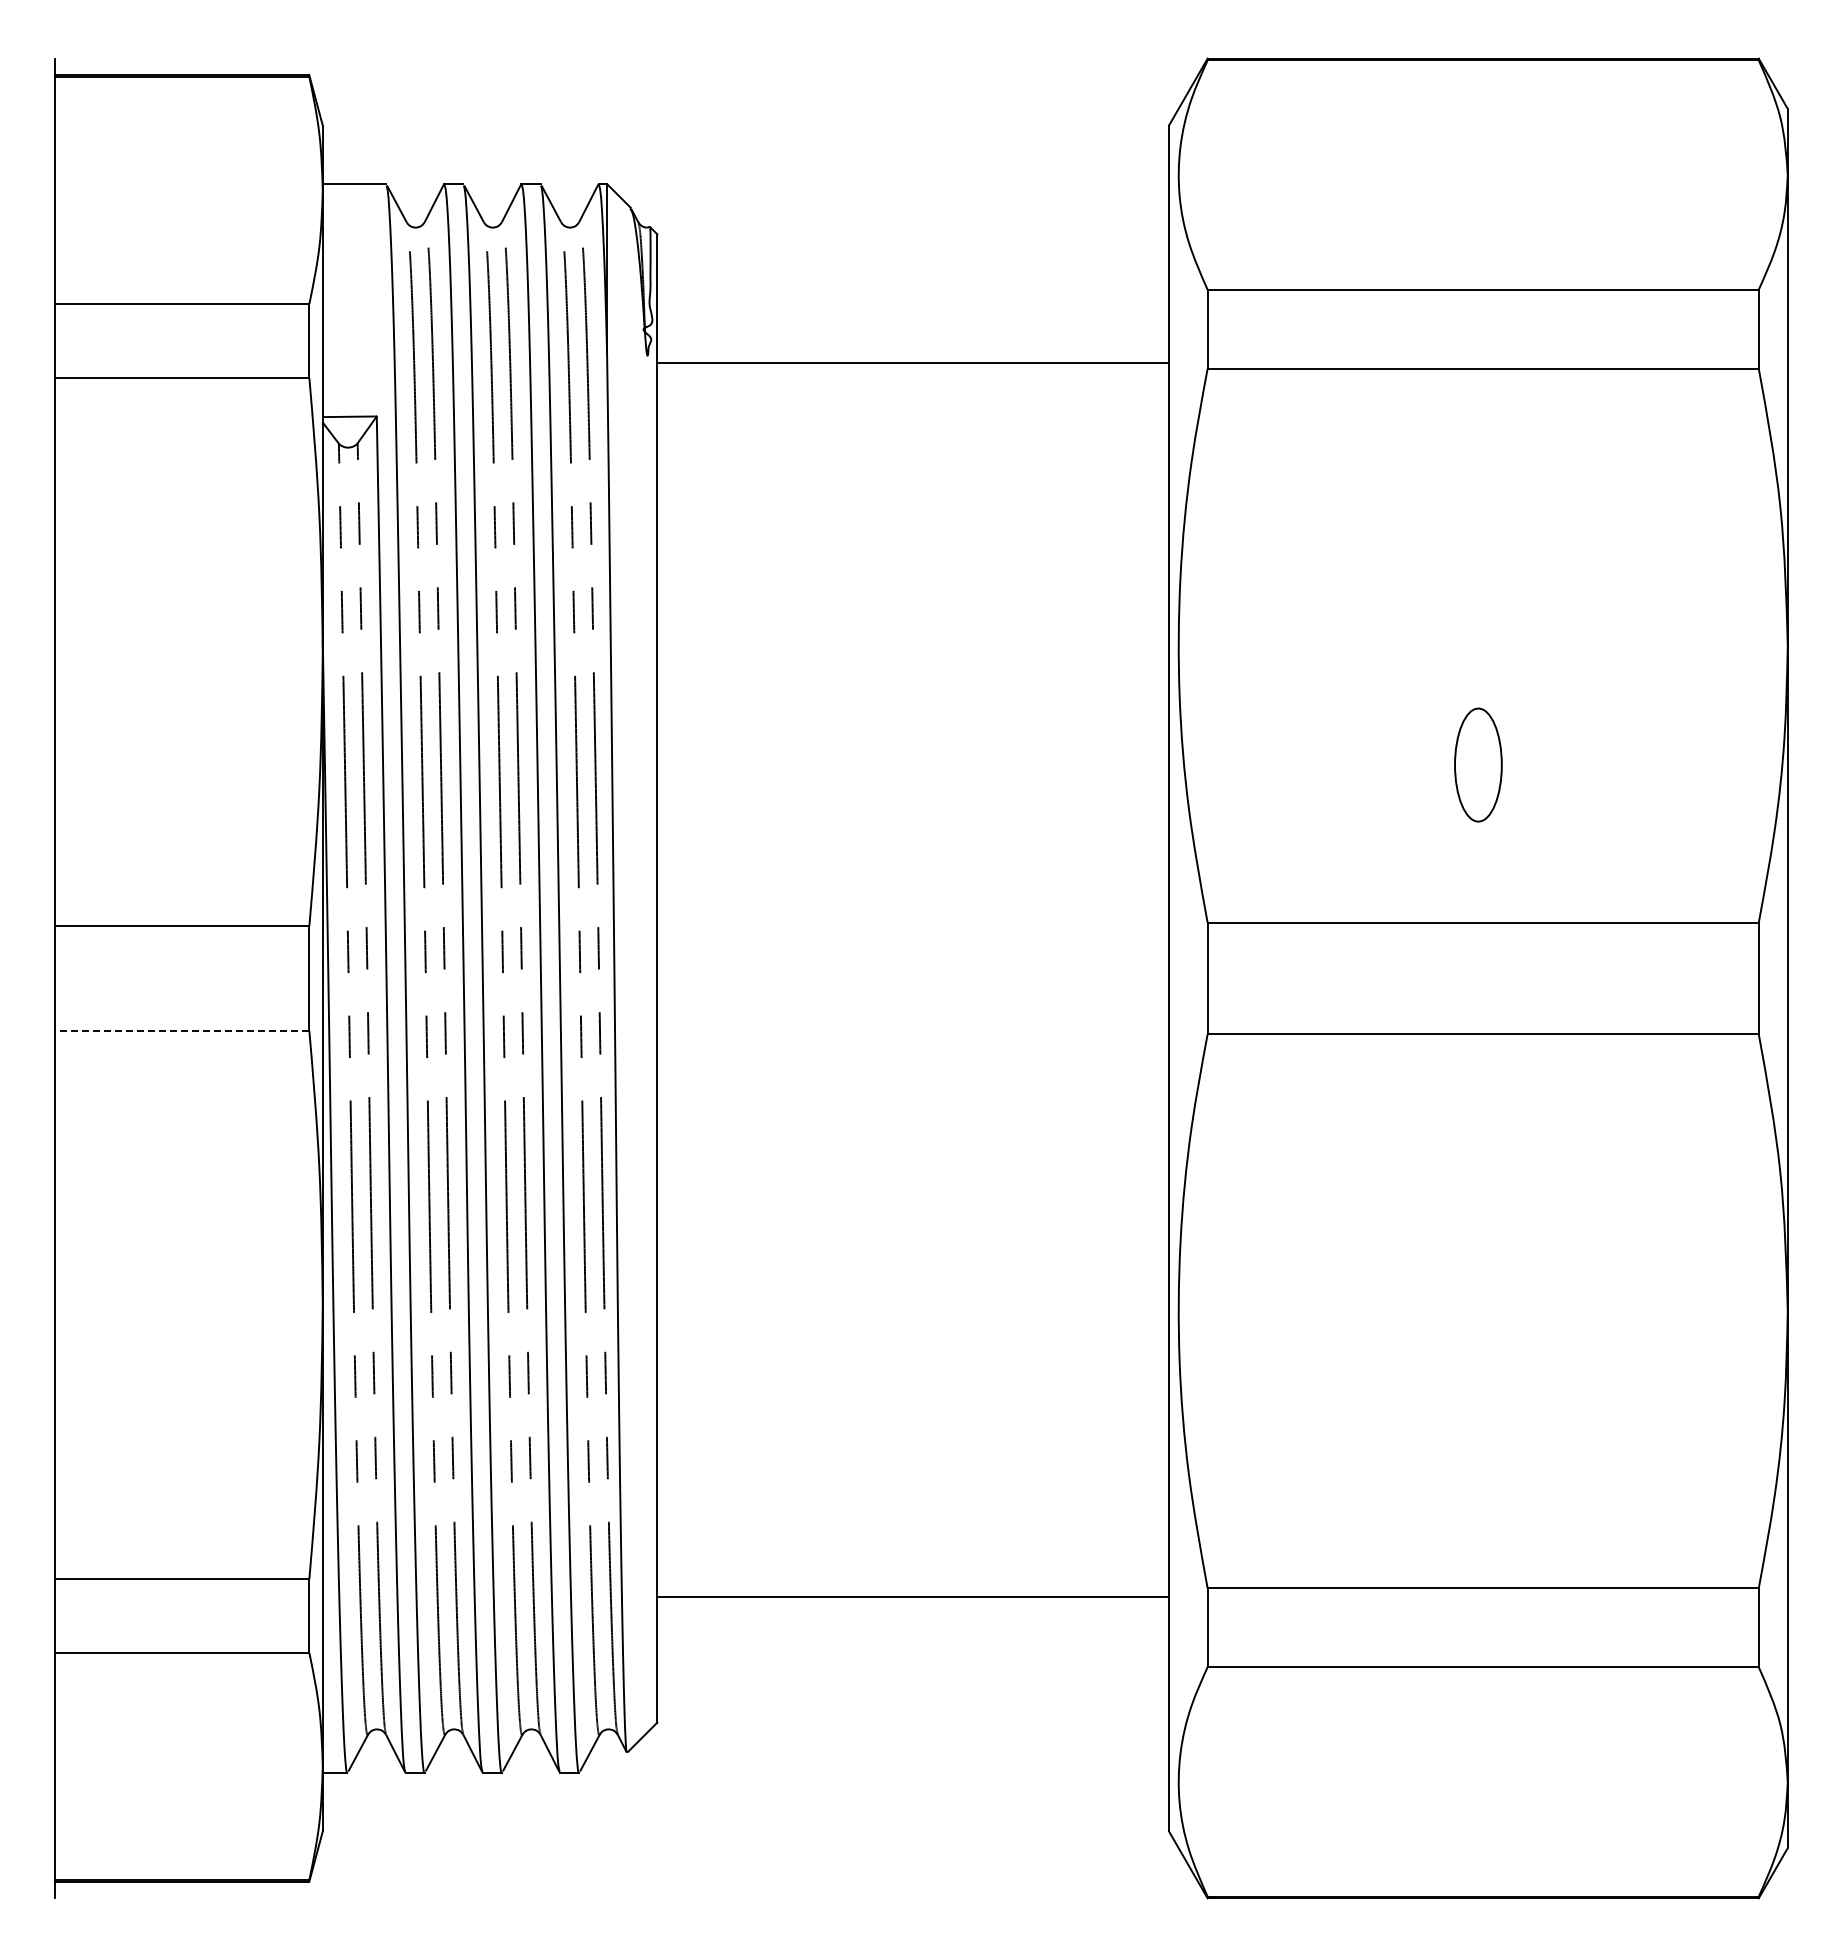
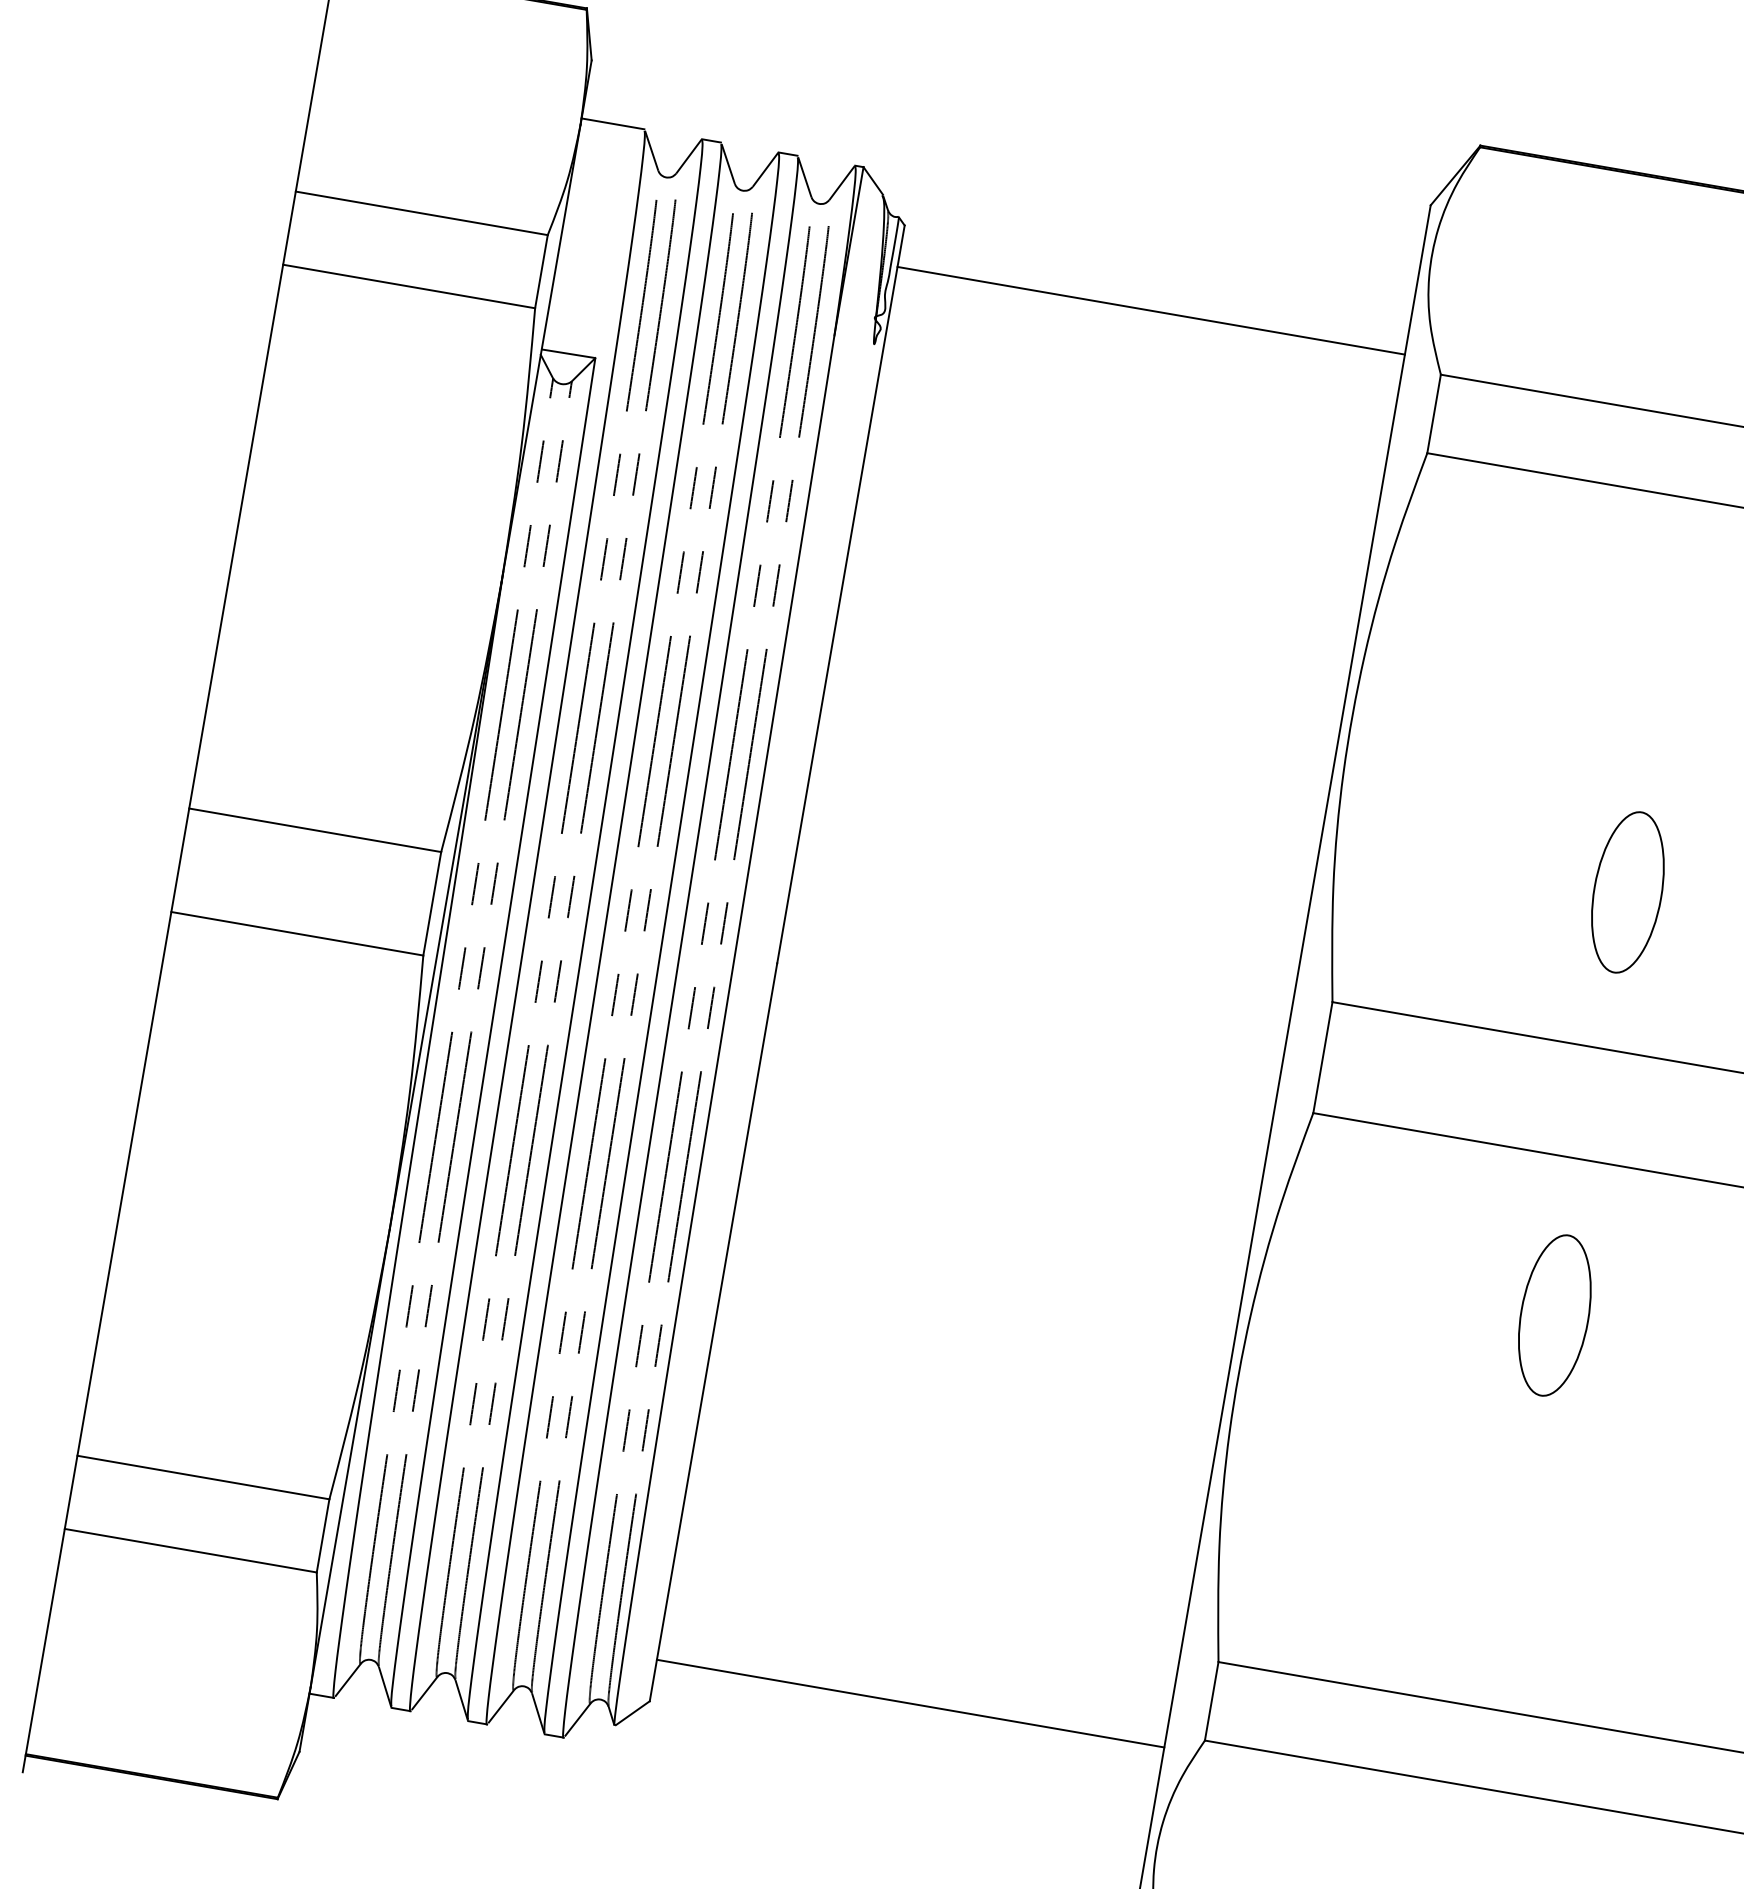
line: (913, 363) -> (1151, 311), moved
part: (1478, 764) -> (1628, 891), size x1.43
line: (181, 1030) -> (296, 933), dashed -> solid
part: (1478, 1191) -> (1555, 1315), added
line: (913, 1596) -> (911, 1703), moved

